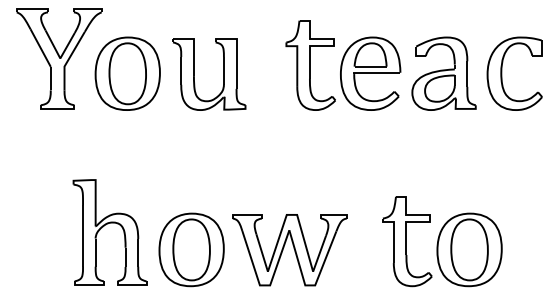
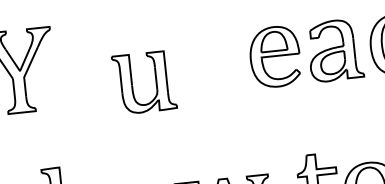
part: (310, 65) -> (225, 55), removed
part: (127, 73) -> (76, 77), removed
part: (223, 74) -> (156, 81), moved

